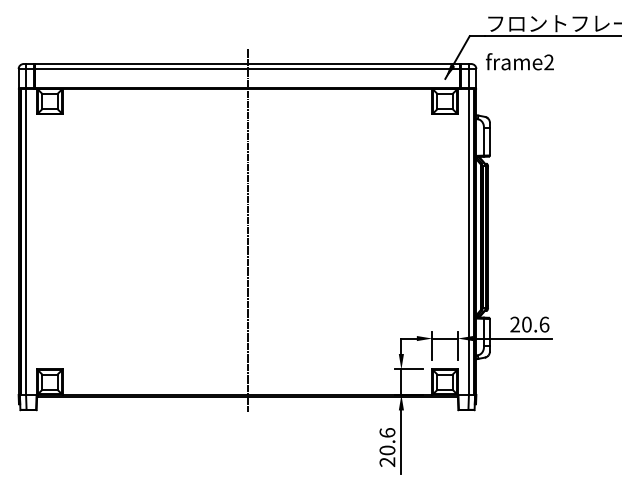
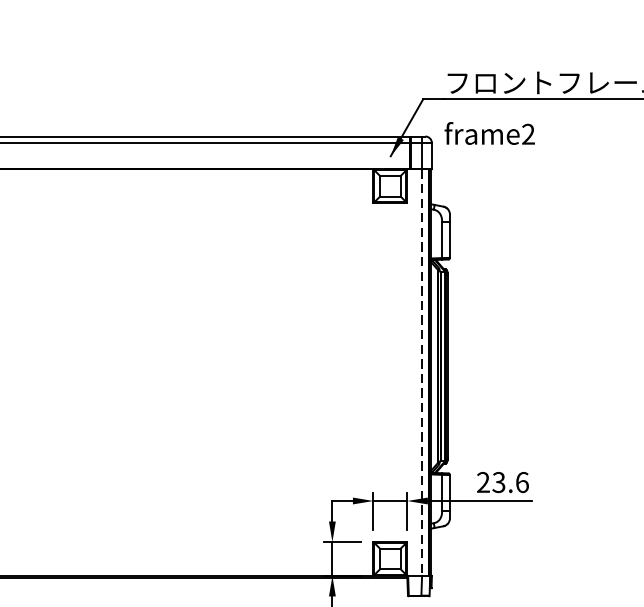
line: (247, 230) -> (128, 357), removed
line: (468, 242) -> (421, 373), solid -> dashed
text: (526, 324) -> (498, 482), 20.6 -> 23.6

